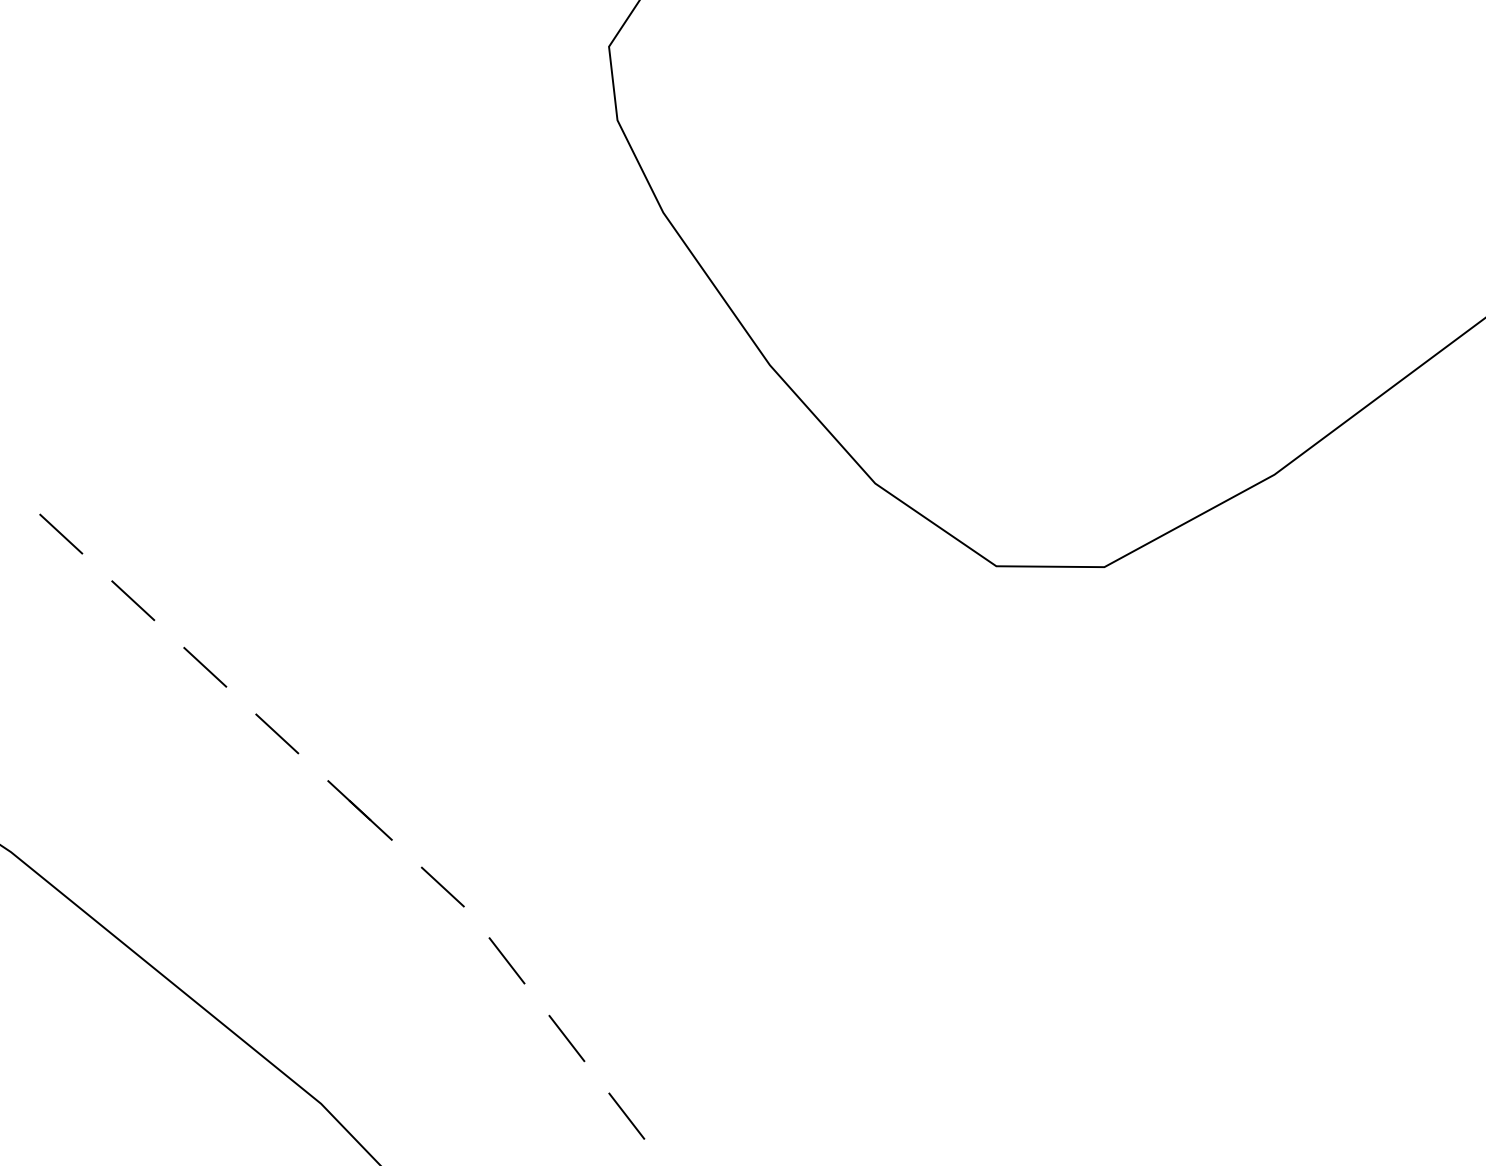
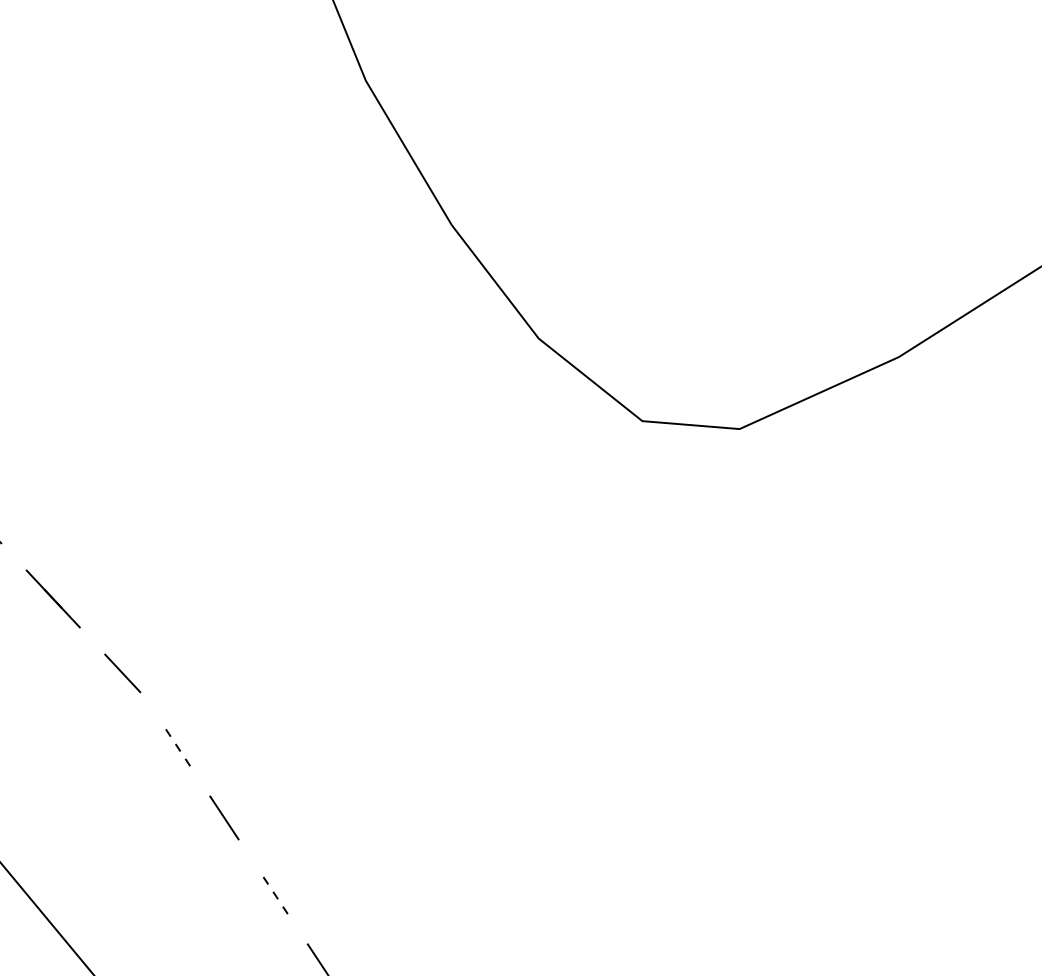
line: (506, 960) -> (175, 743), solid -> dashed
line: (626, 1115) -> (273, 891), solid -> dashed

